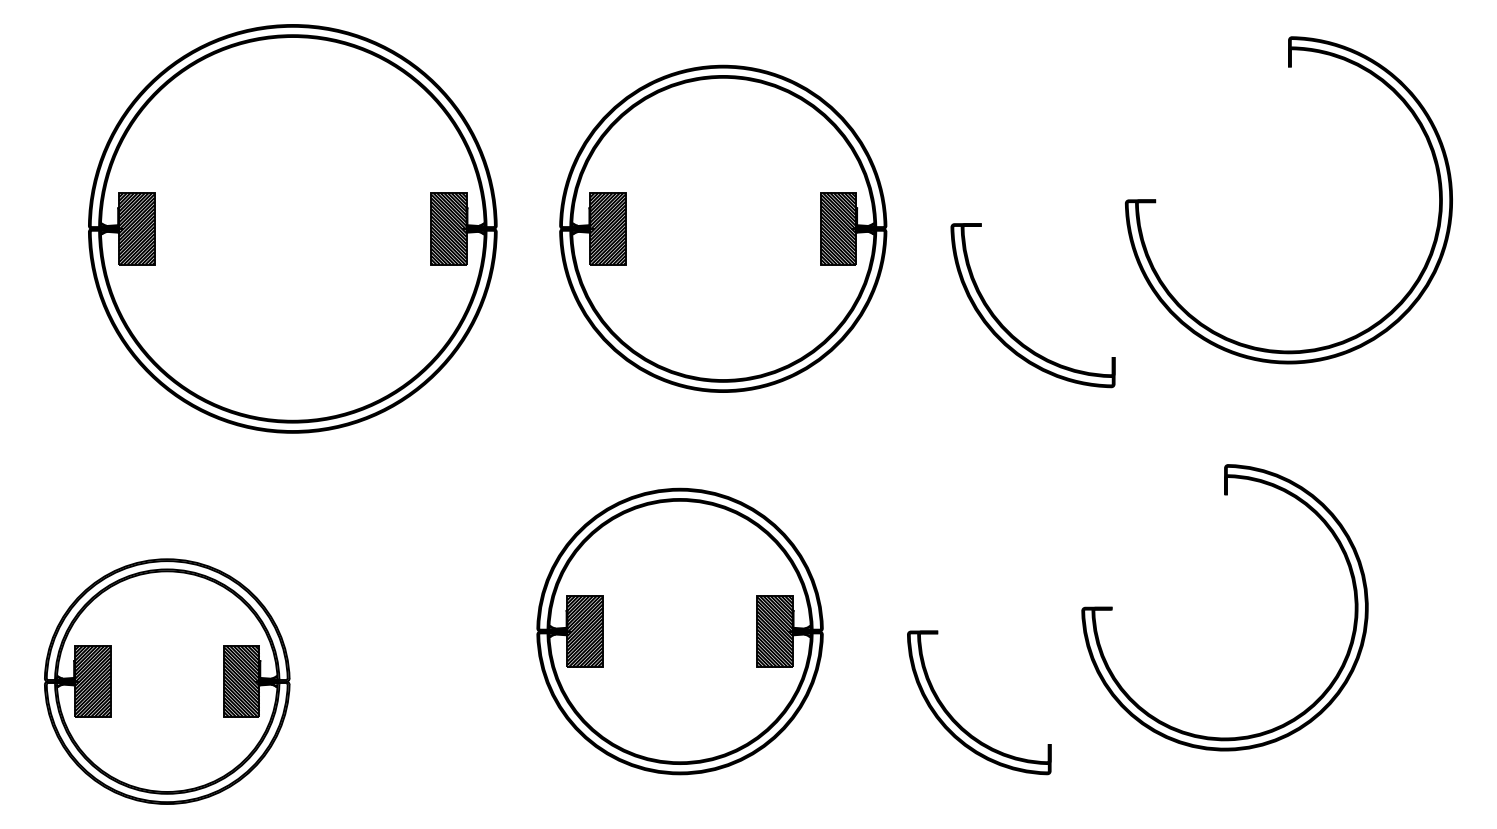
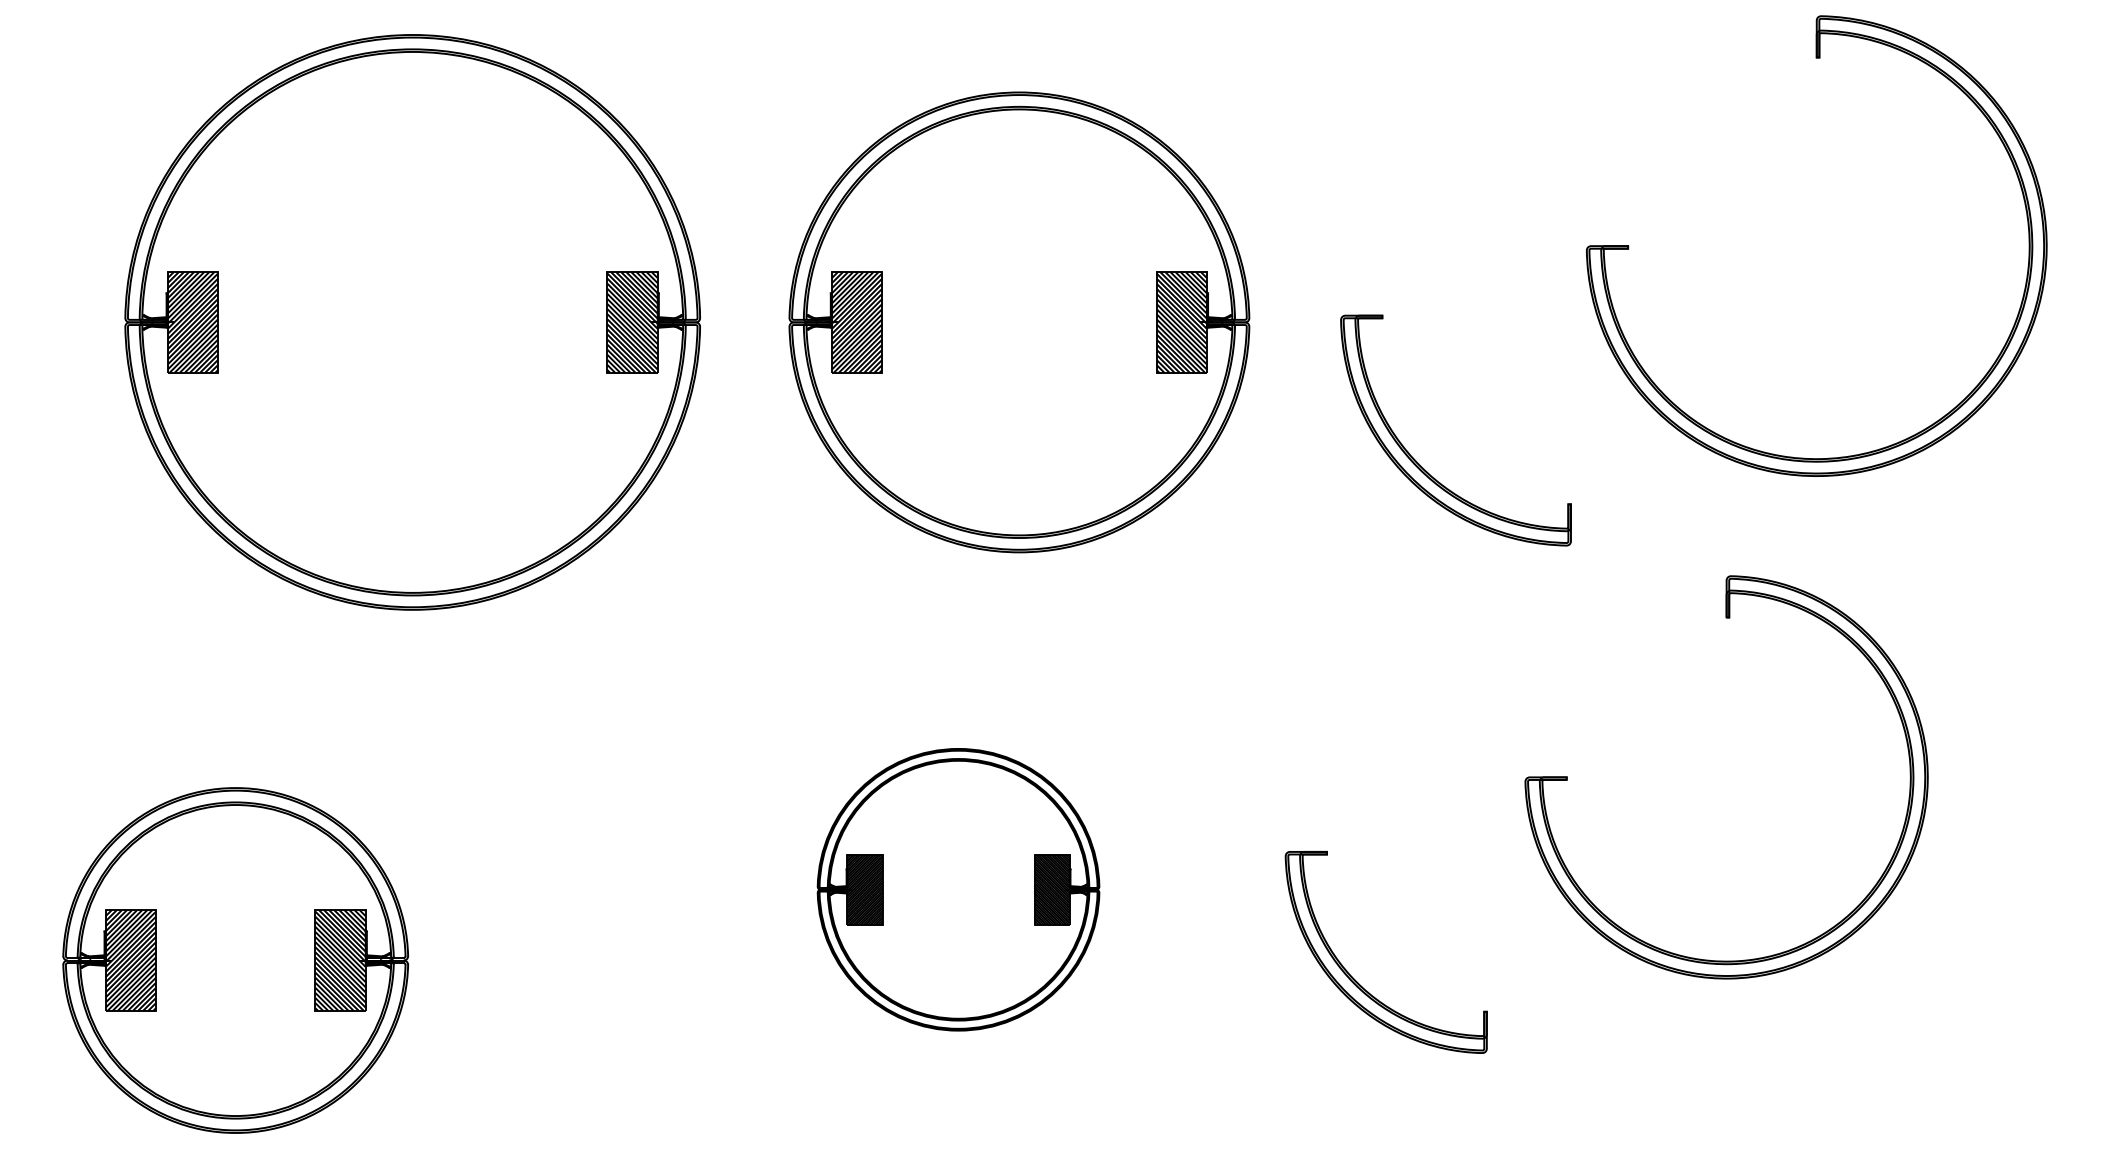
part: (1288, 67) -> (1816, 58), moved
part: (1224, 495) -> (1726, 618), moved
part: (680, 631) -> (958, 889), size x0.7
part: (958, 722) -> (1356, 980), moved

